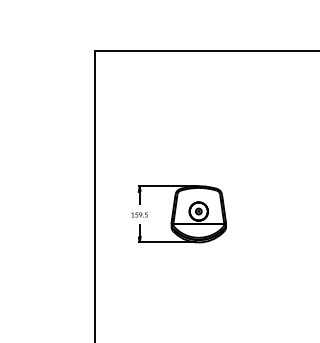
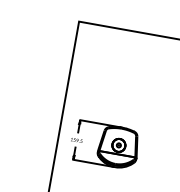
part: (178, 214) -> (104, 144), moved

